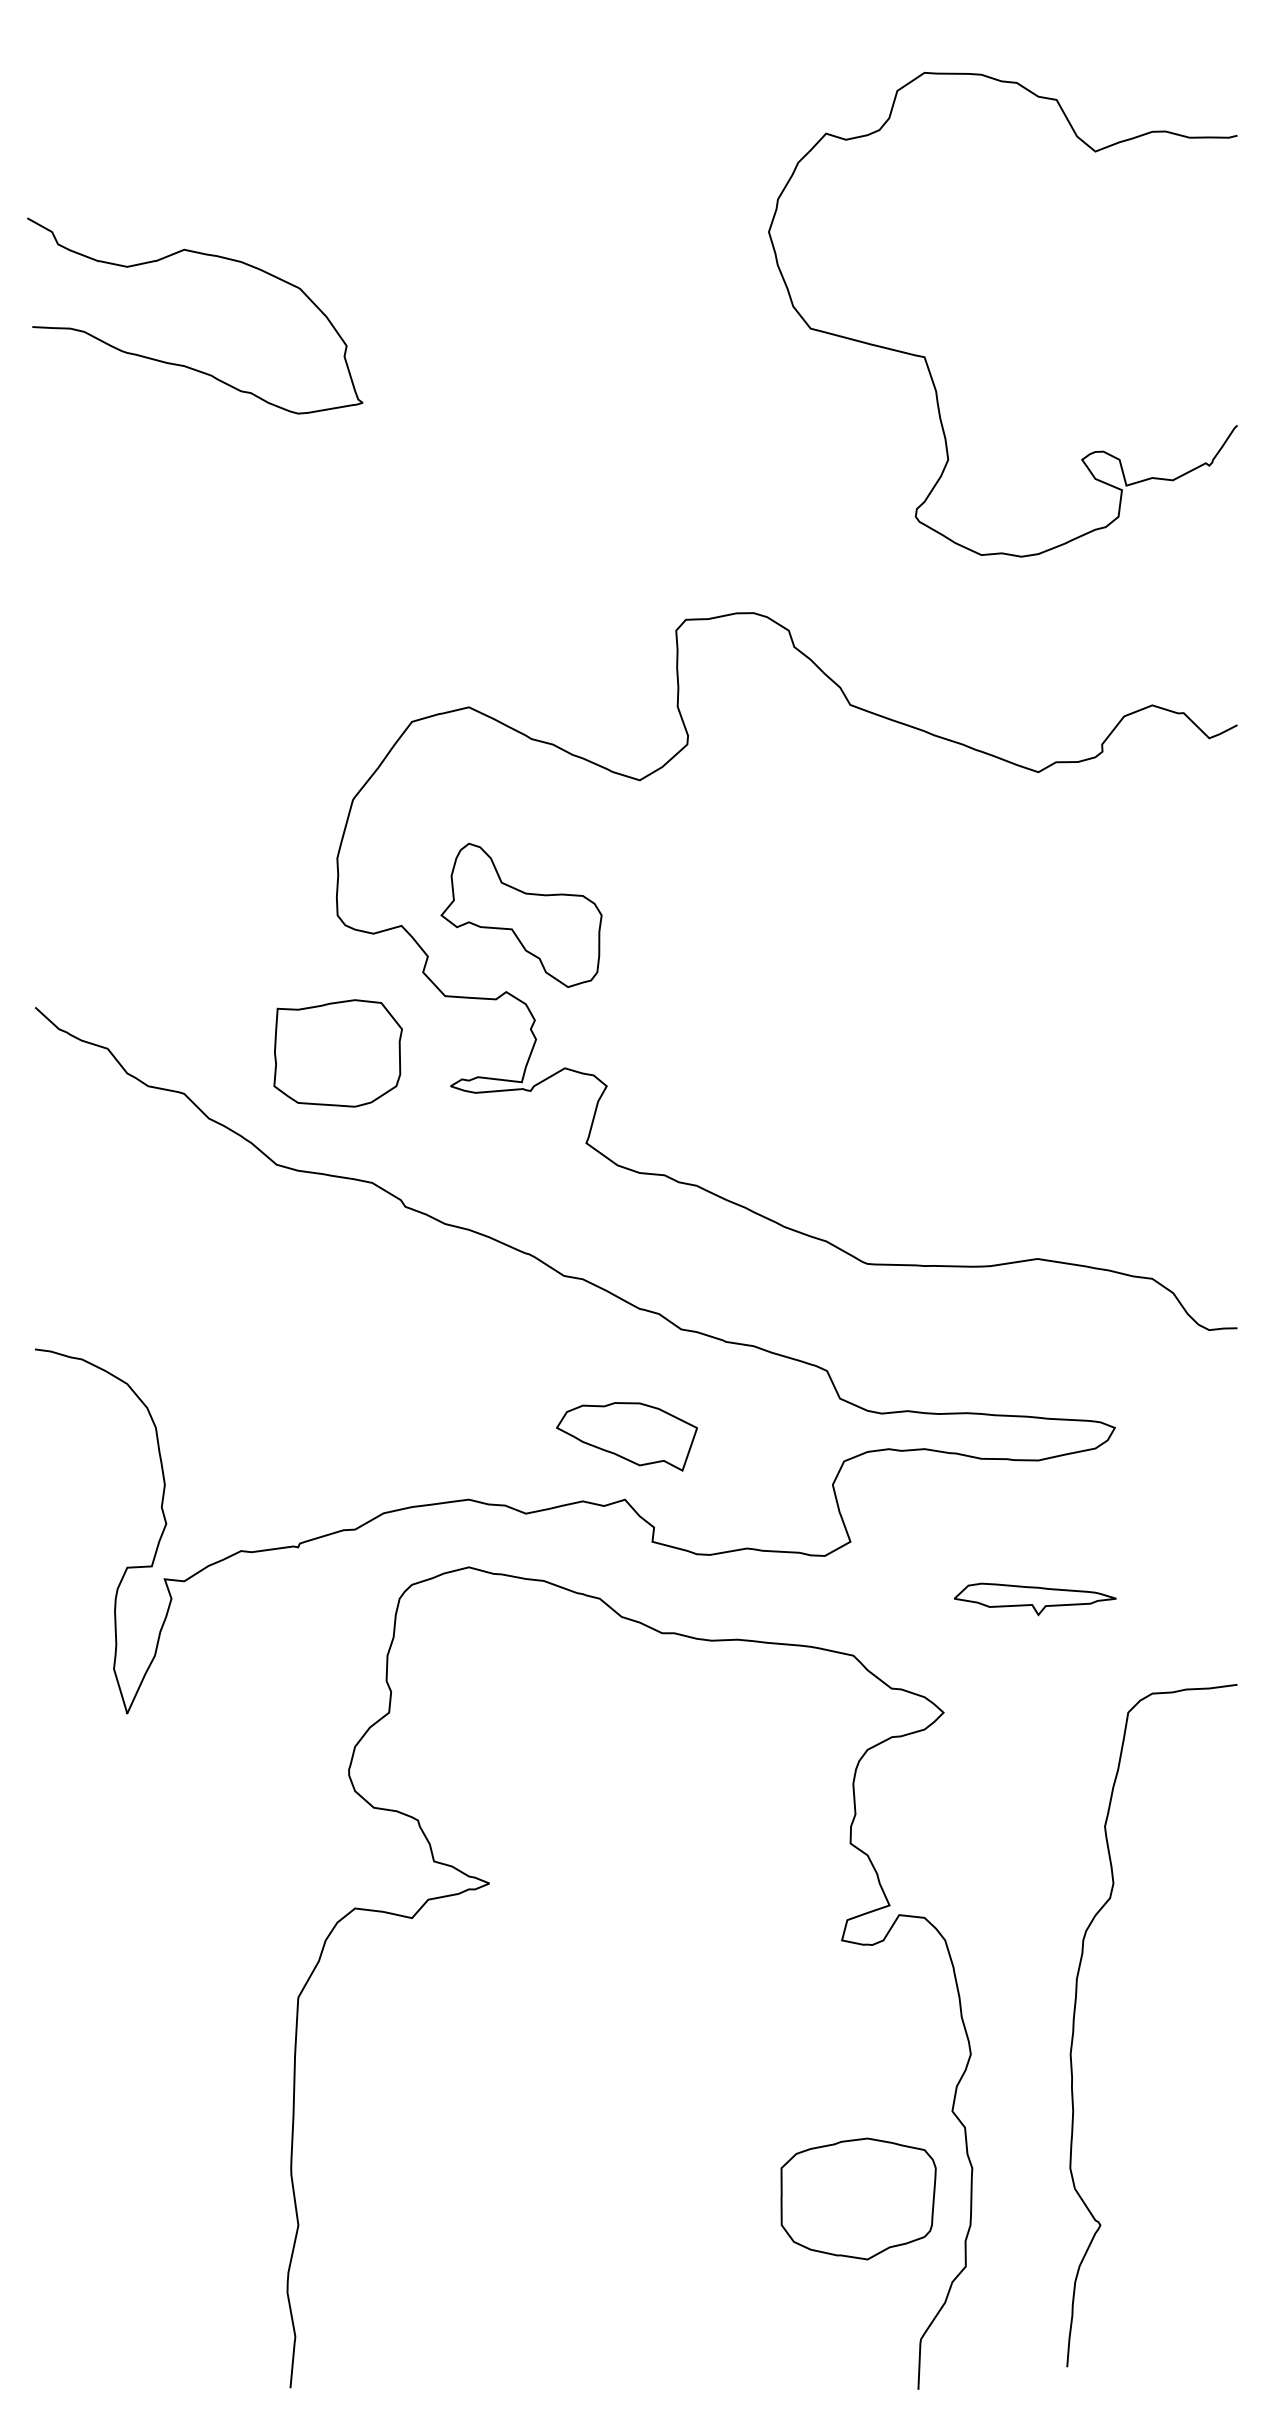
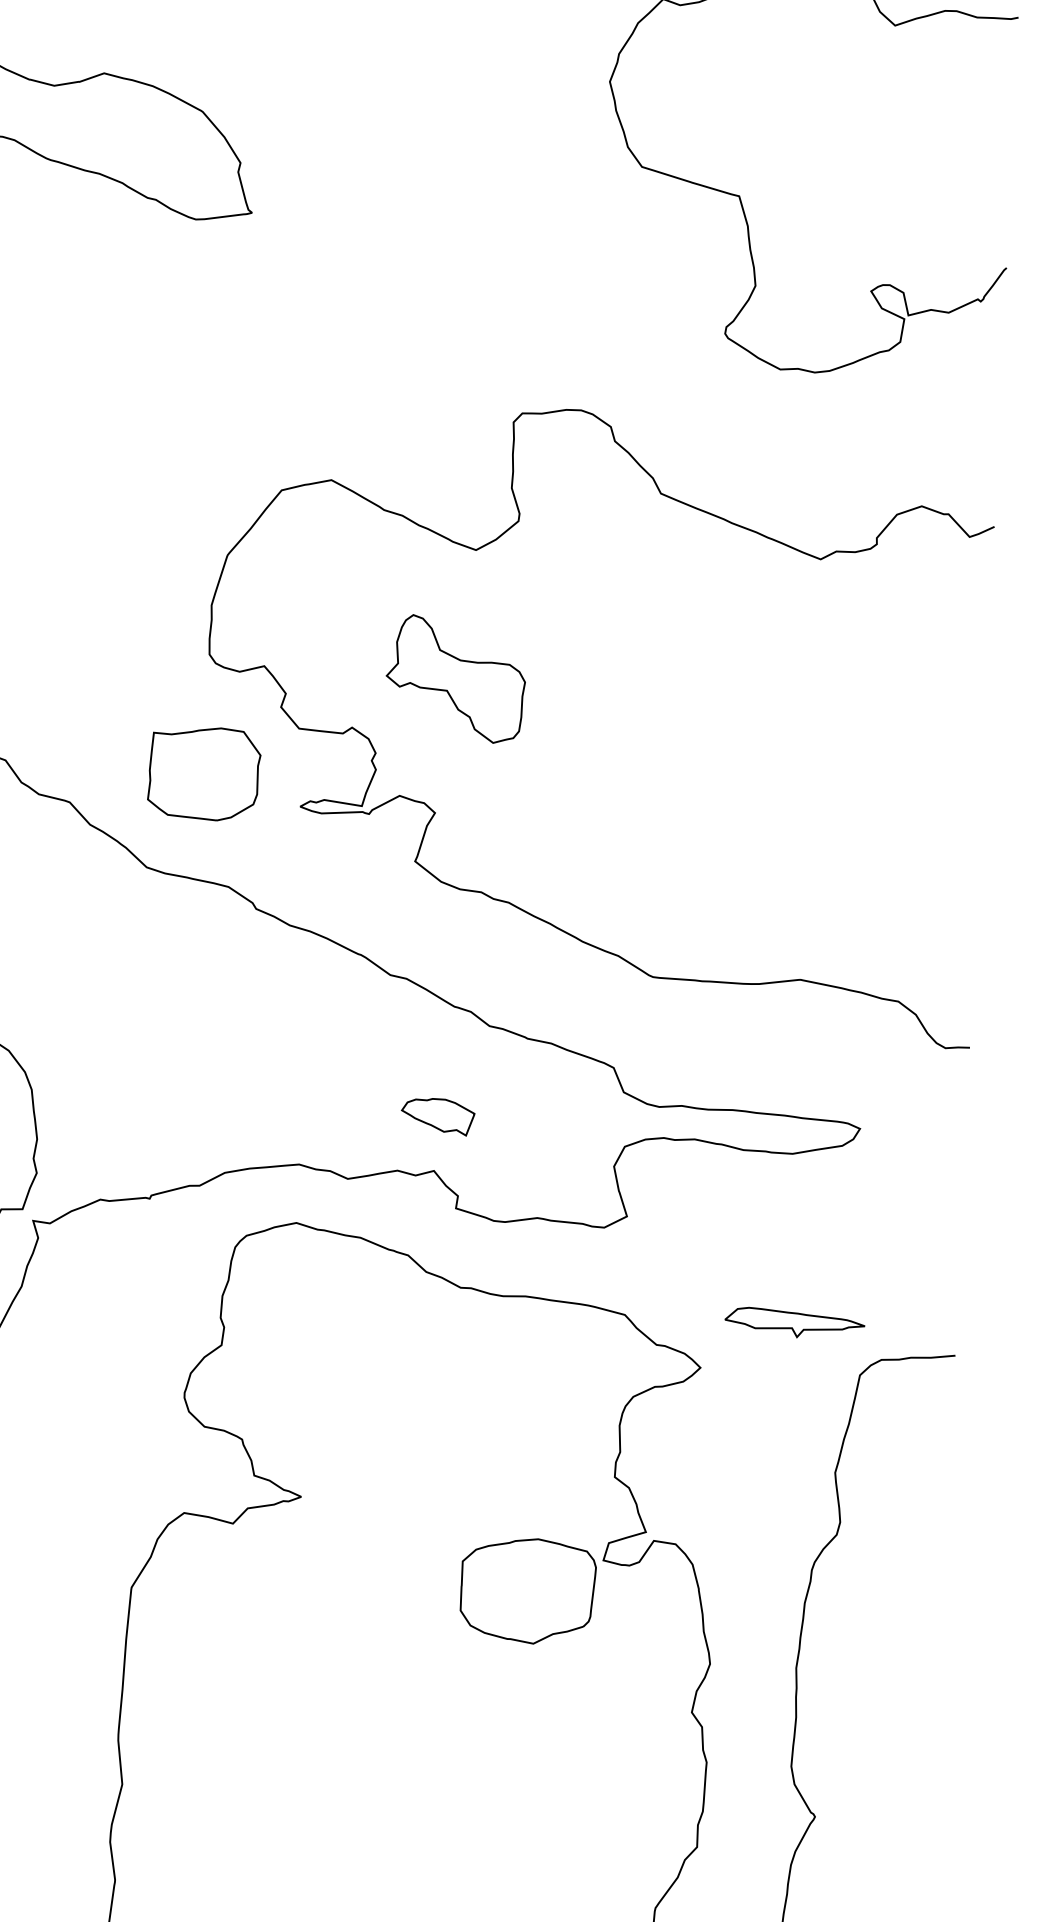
part: (521, 914) -> (455, 678), moved
part: (626, 1436) -> (437, 1116), size x0.6
part: (1035, 1599) -> (795, 1323), moved
part: (858, 2198) -> (528, 1590), moved

